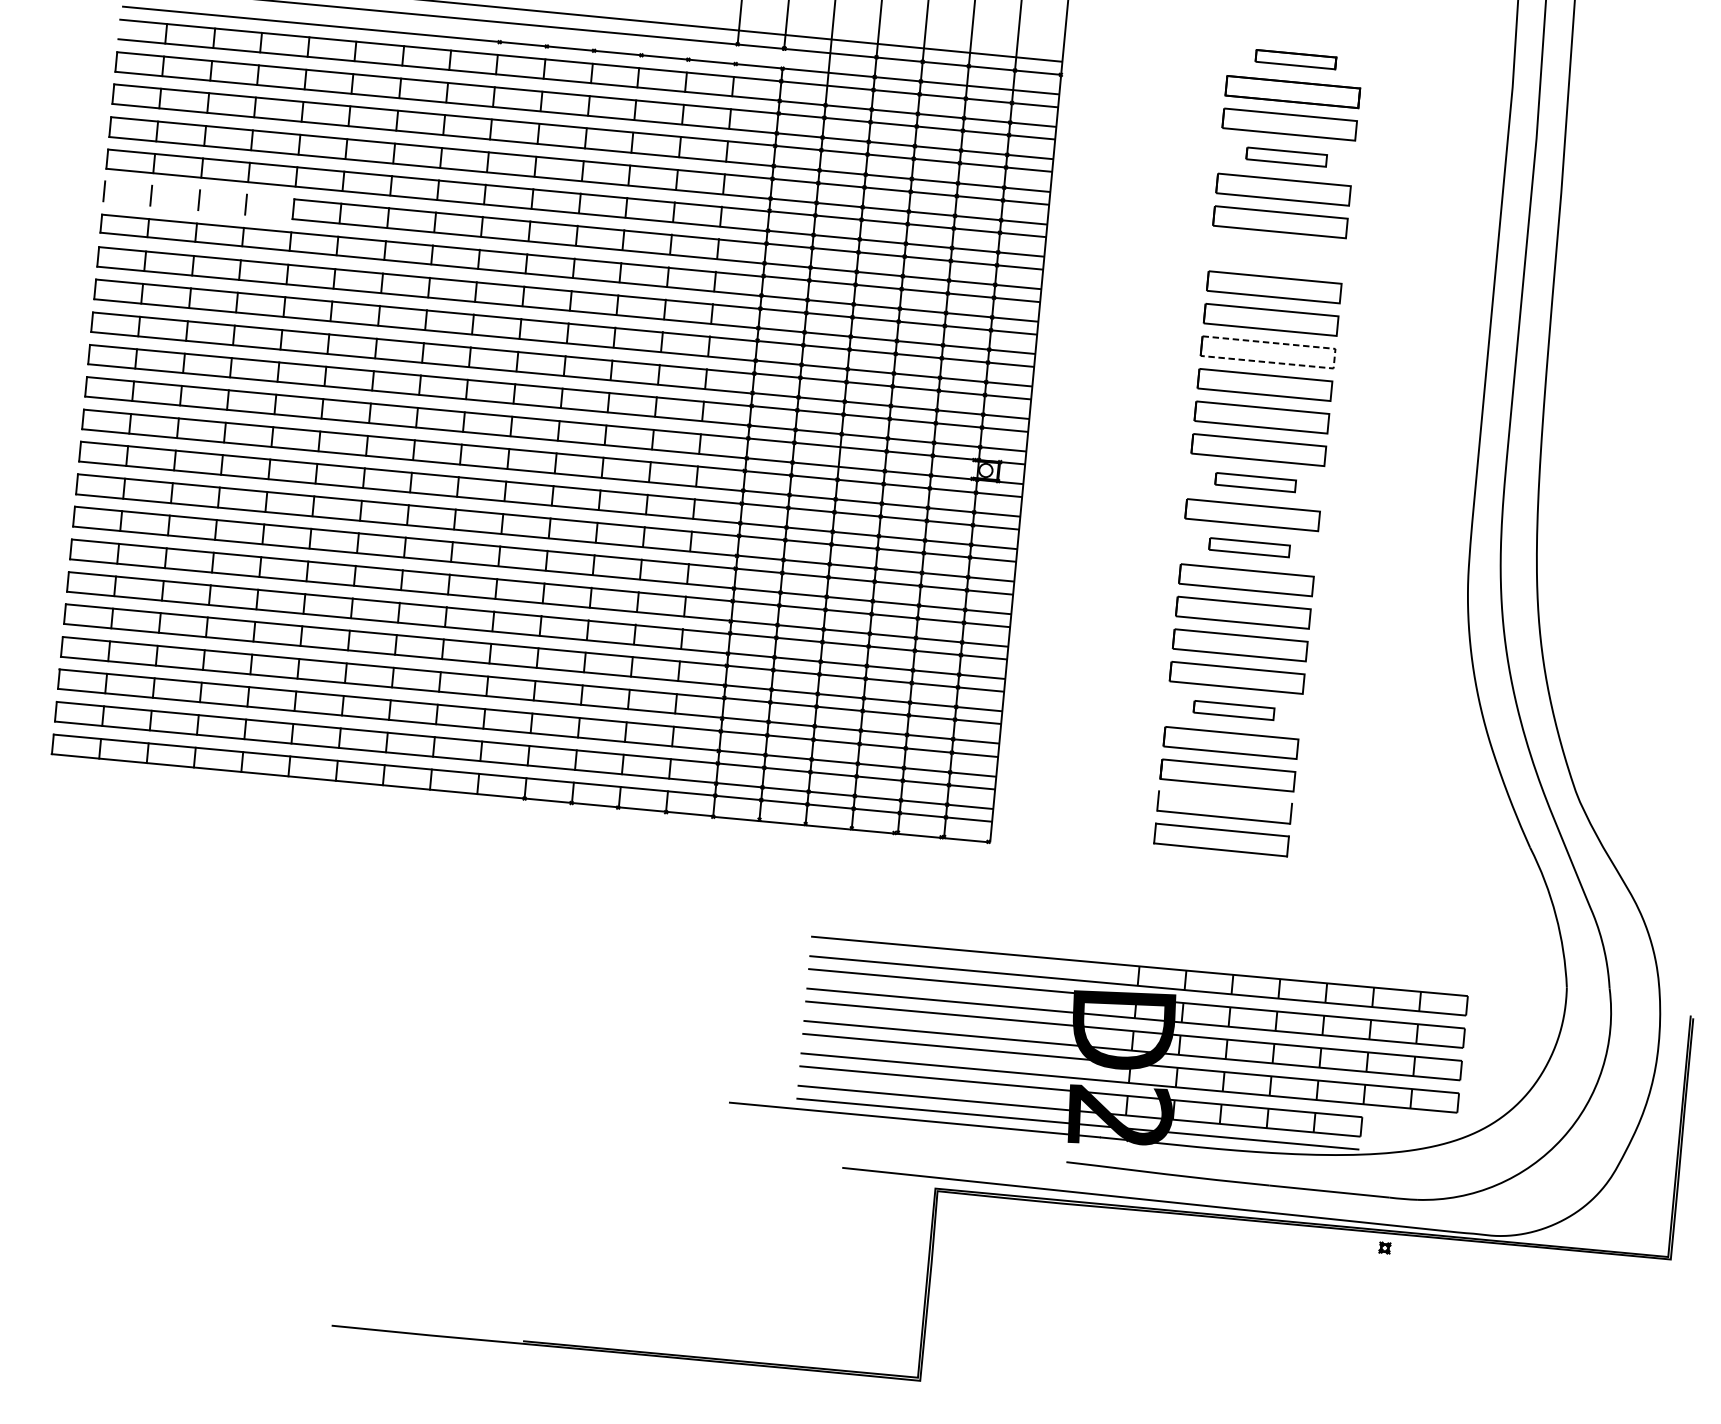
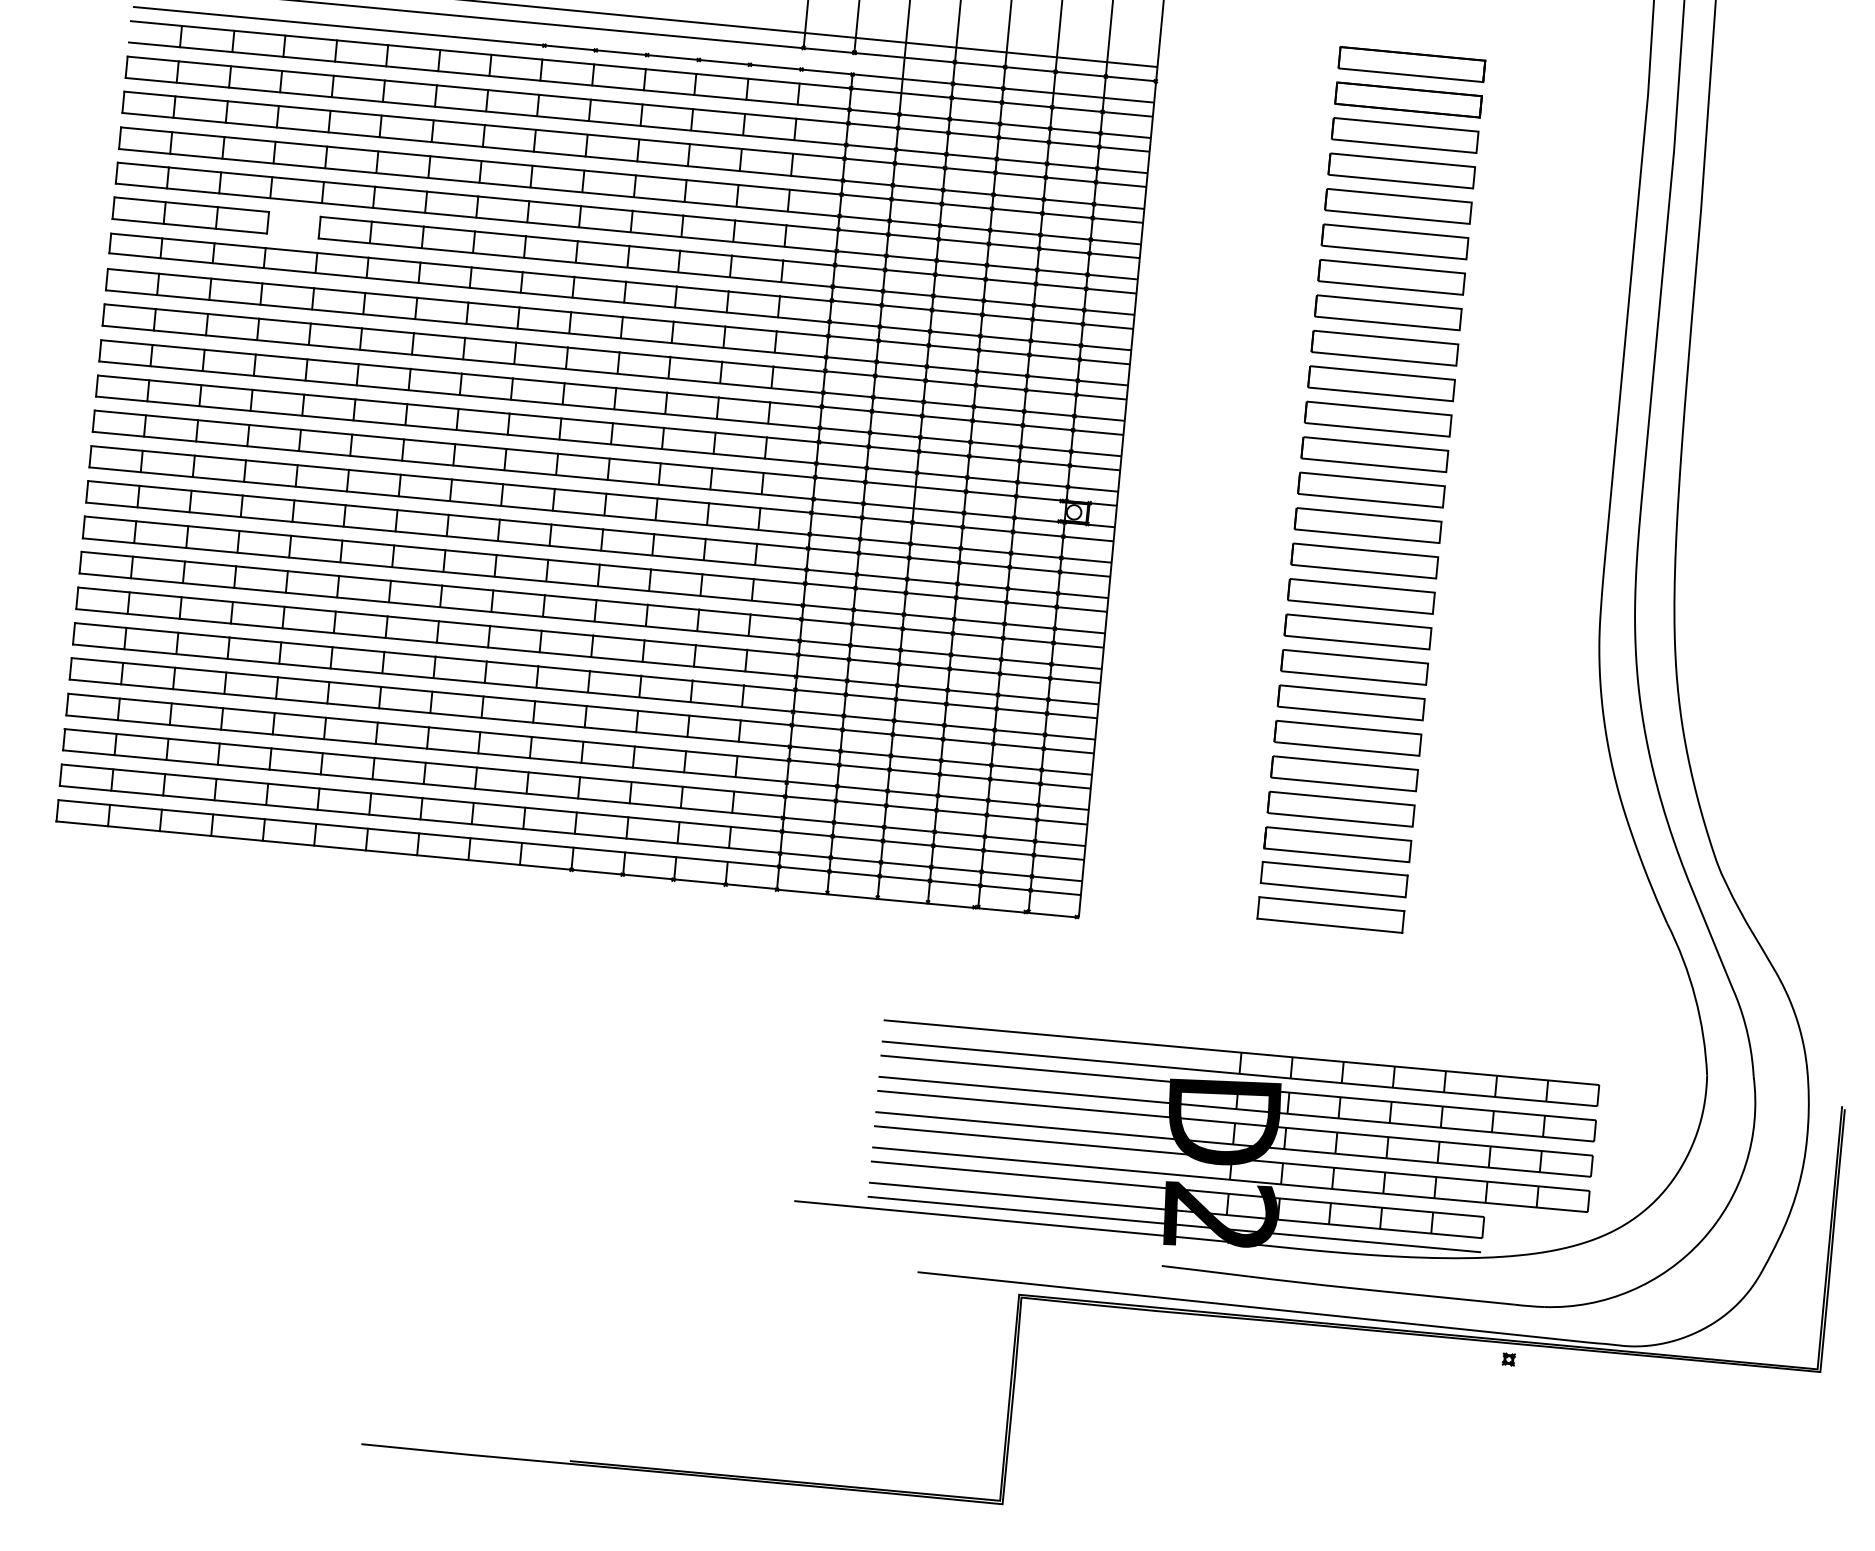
part: (1295, 59) -> (1411, 64), size x1.67
part: (1286, 156) -> (1401, 170), size x1.67
line: (175, 187) -> (191, 204), added
line: (173, 208) -> (189, 226), added
part: (1277, 254) -> (1391, 277), added
line: (1335, 358) -> (1454, 390), dashed -> solid
part: (1255, 482) -> (1367, 525), size x1.67
part: (1249, 547) -> (1361, 596), size x1.67
part: (1234, 710) -> (1344, 773), size x1.67
line: (1224, 797) -> (1334, 868), added

